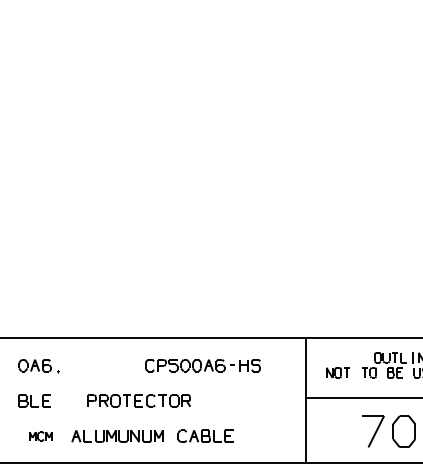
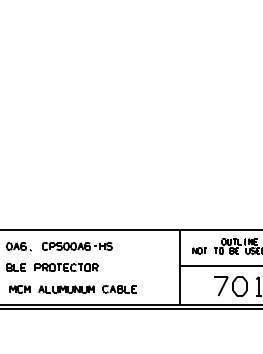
part: (203, 365) -> (77, 246), moved
part: (138, 400) -> (66, 267), moved
part: (39, 436) -> (19, 289), size x1.43

